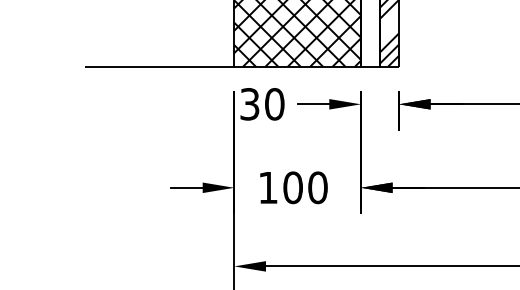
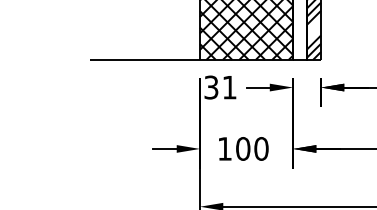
text: (274, 104) -> (229, 87), 30 -> 31

